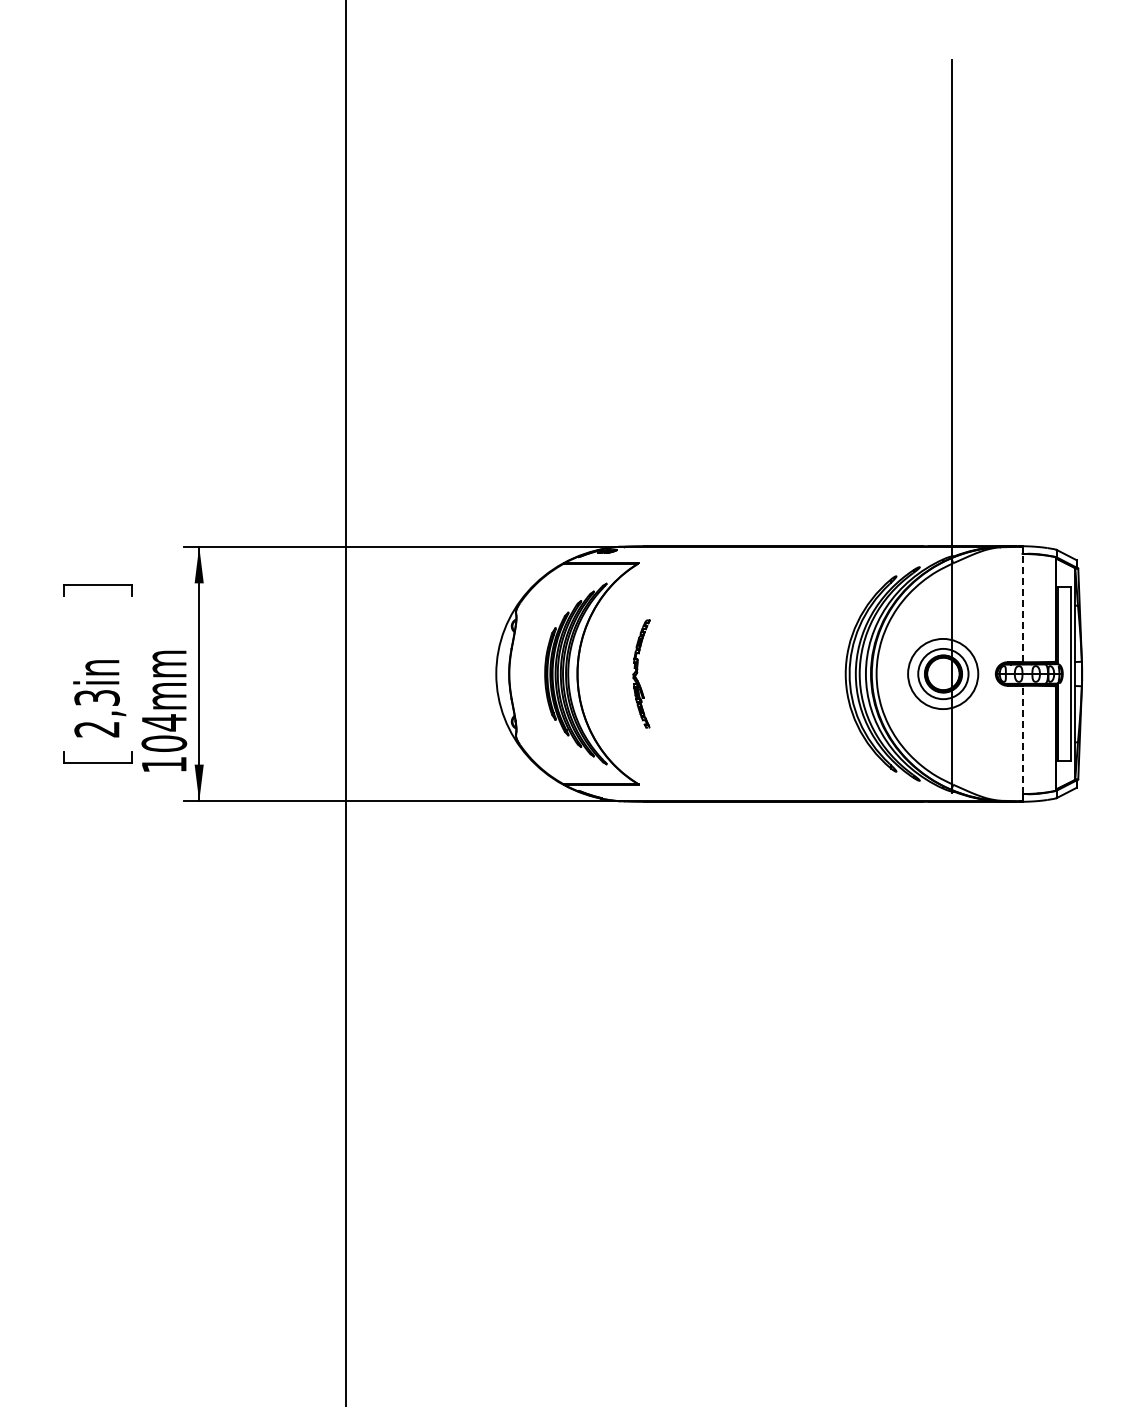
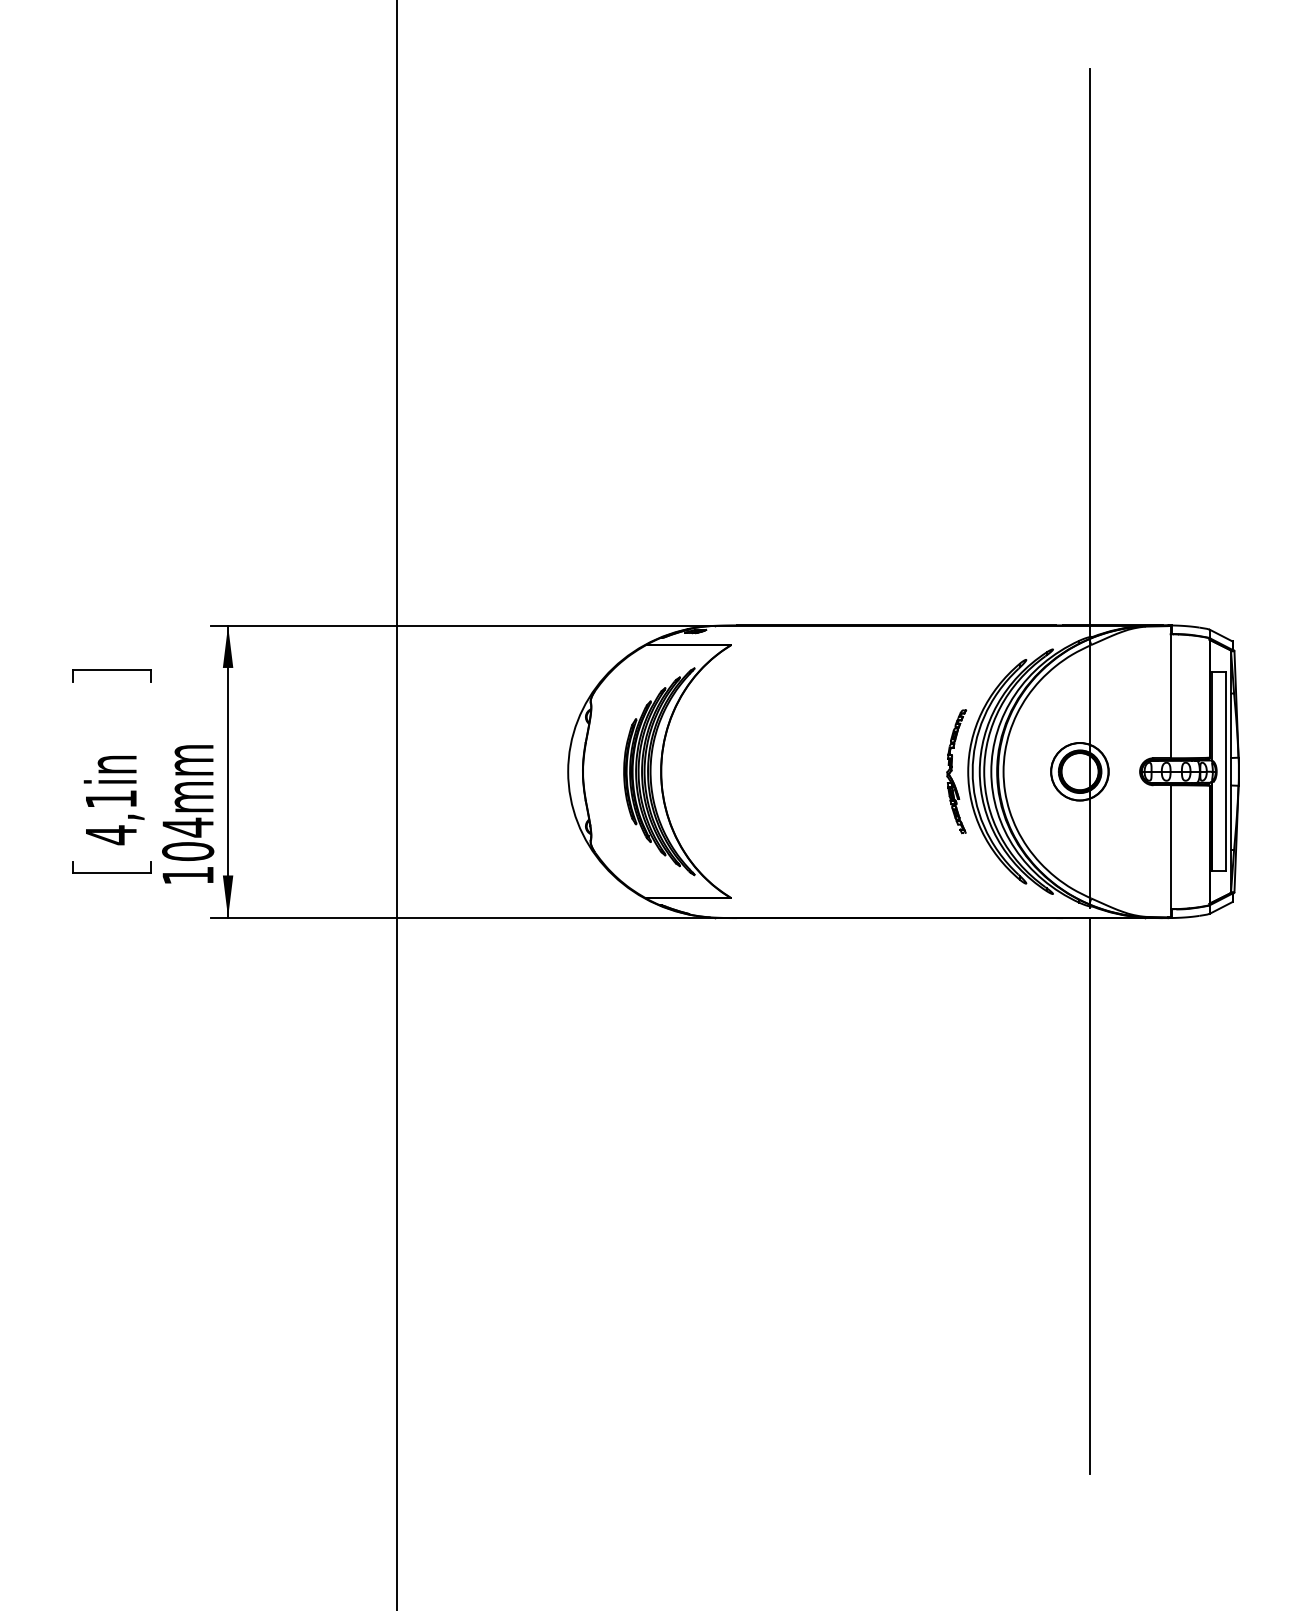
line: (1022, 607) -> (1170, 695), dashed -> solid
part: (641, 673) -> (956, 771), moved
circle: (943, 673) -> (1080, 771), size x0.71
text: (96, 714) -> (110, 818), 2,3in -> 4,1in
line: (1022, 739) -> (1170, 846), dashed -> solid
line: (951, 1044) -> (1089, 1195), added

